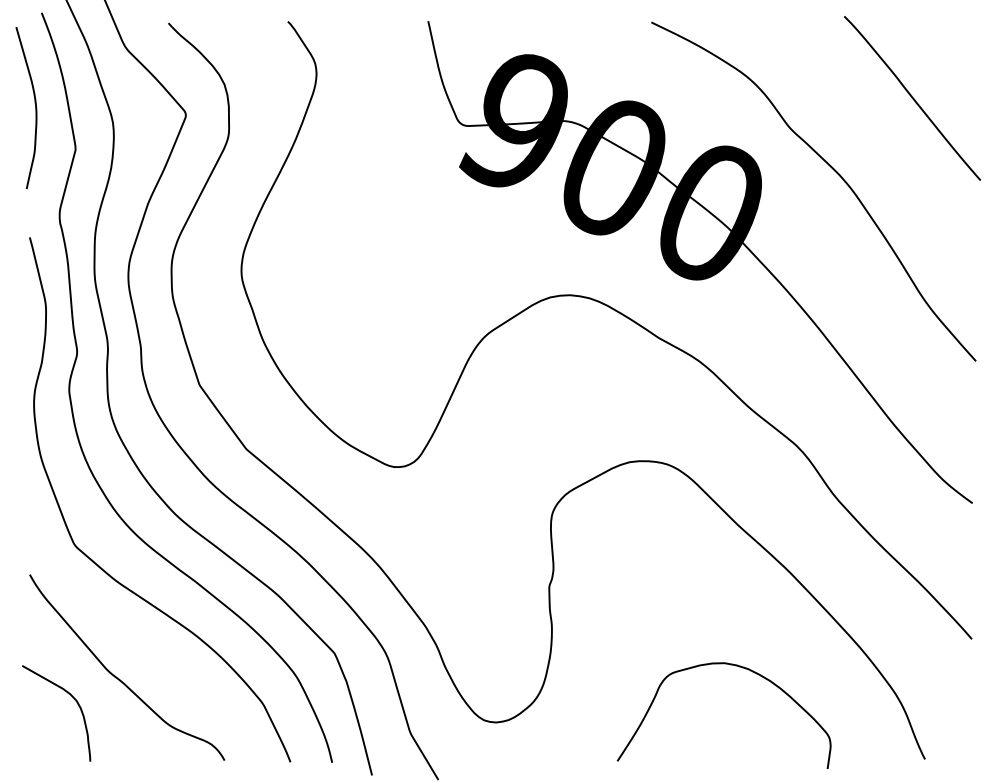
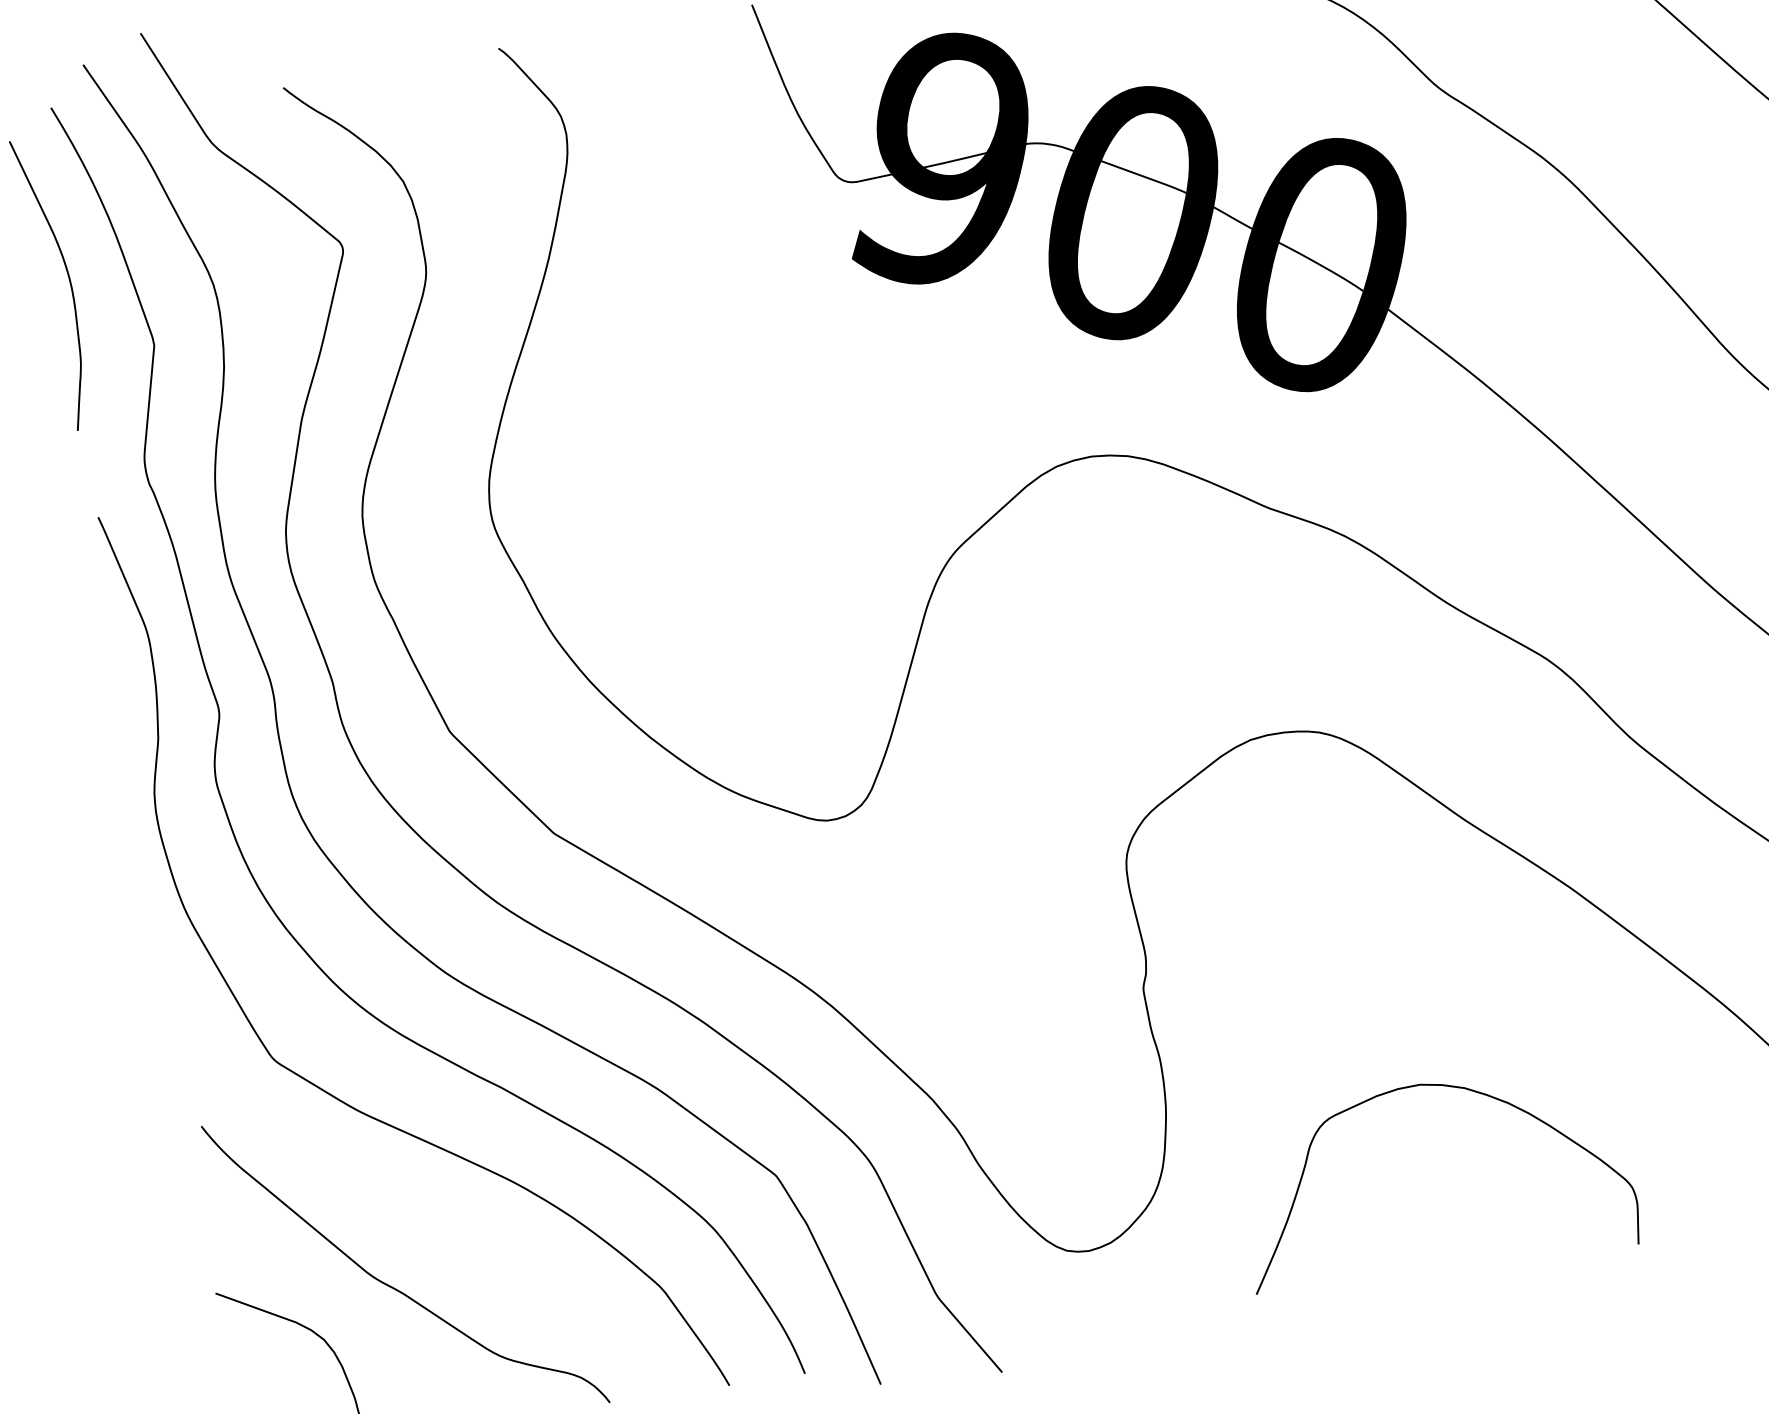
curve: (735, 666) -> (1440, 1087), moved

